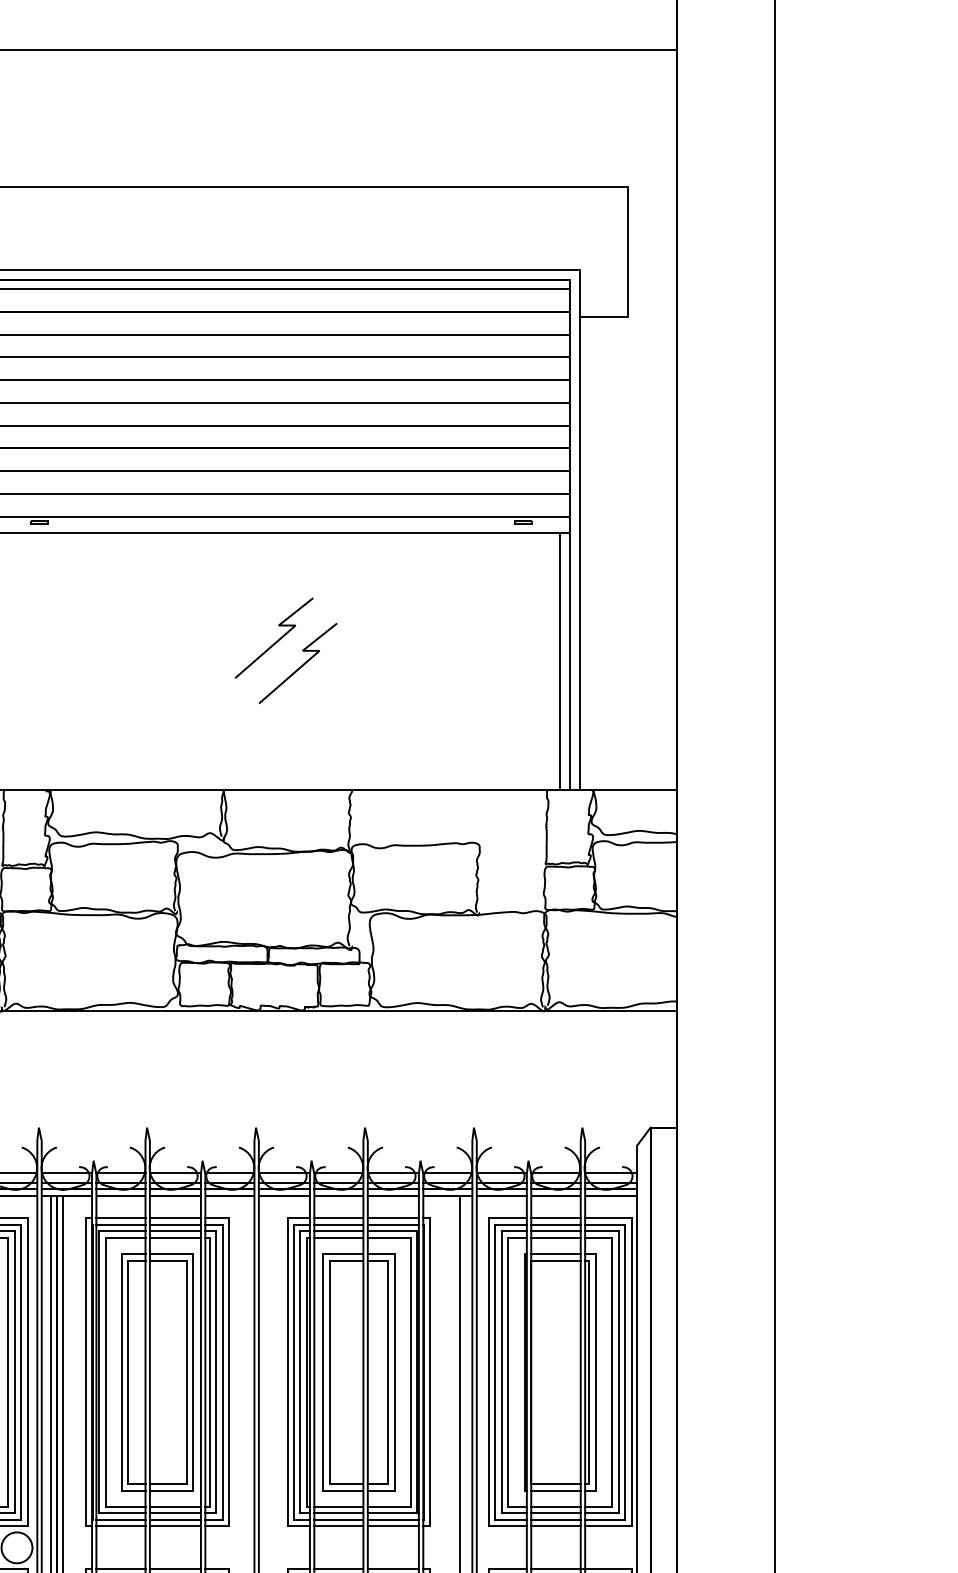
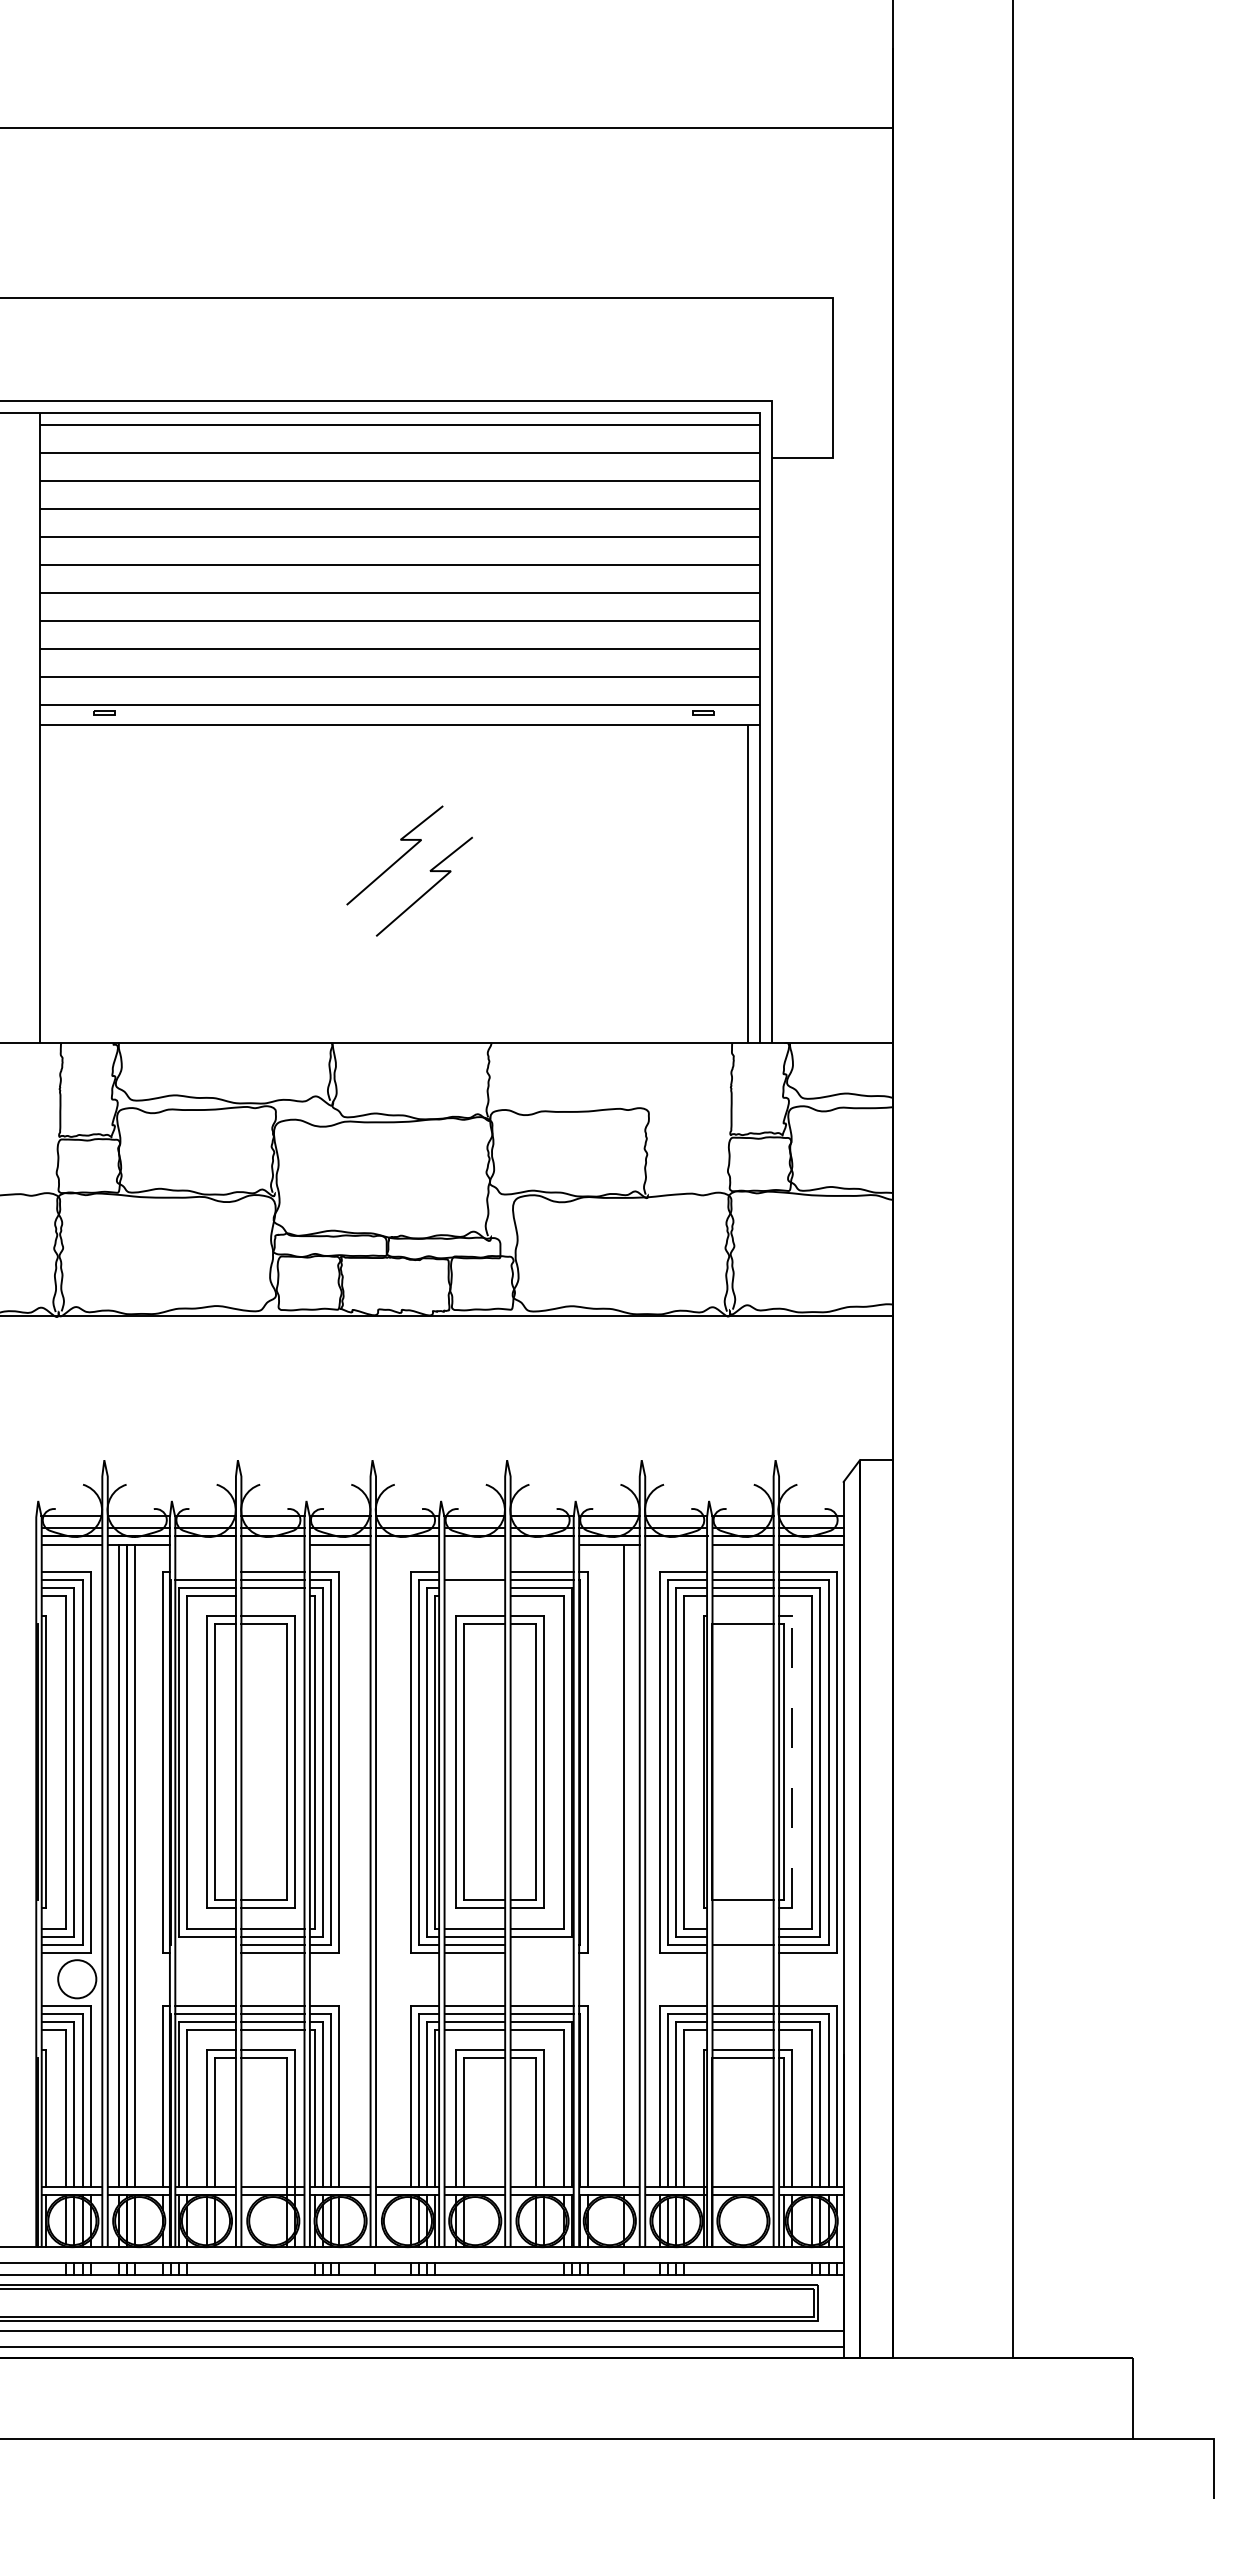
line: (120, 1195) -> (205, 1544), removed
line: (175, 1195) -> (272, 1544), removed
line: (284, 1195) -> (407, 1544), removed
line: (339, 1195) -> (475, 1544), removed
line: (393, 1195) -> (542, 1544), removed
line: (502, 1195) -> (676, 1544), removed
line: (120, 1218) -> (205, 1572), removed
line: (338, 1218) -> (474, 1572), removed
line: (338, 1231) -> (474, 1588), removed
line: (175, 1237) -> (272, 1596), removed
line: (338, 1237) -> (474, 1596), removed
line: (555, 1254) -> (742, 1616), removed
line: (596, 1371) -> (792, 1761), solid -> dashed
line: (555, 1490) -> (742, 1908), removed
line: (555, 1506) -> (742, 1928), removed
line: (555, 1513) -> (742, 1936), removed
line: (120, 1519) -> (205, 1944), removed
line: (392, 1519) -> (541, 1944), removed
line: (120, 1526) -> (205, 1952), removed
line: (392, 1526) -> (541, 1952), removed
line: (555, 1526) -> (742, 1952), removed

